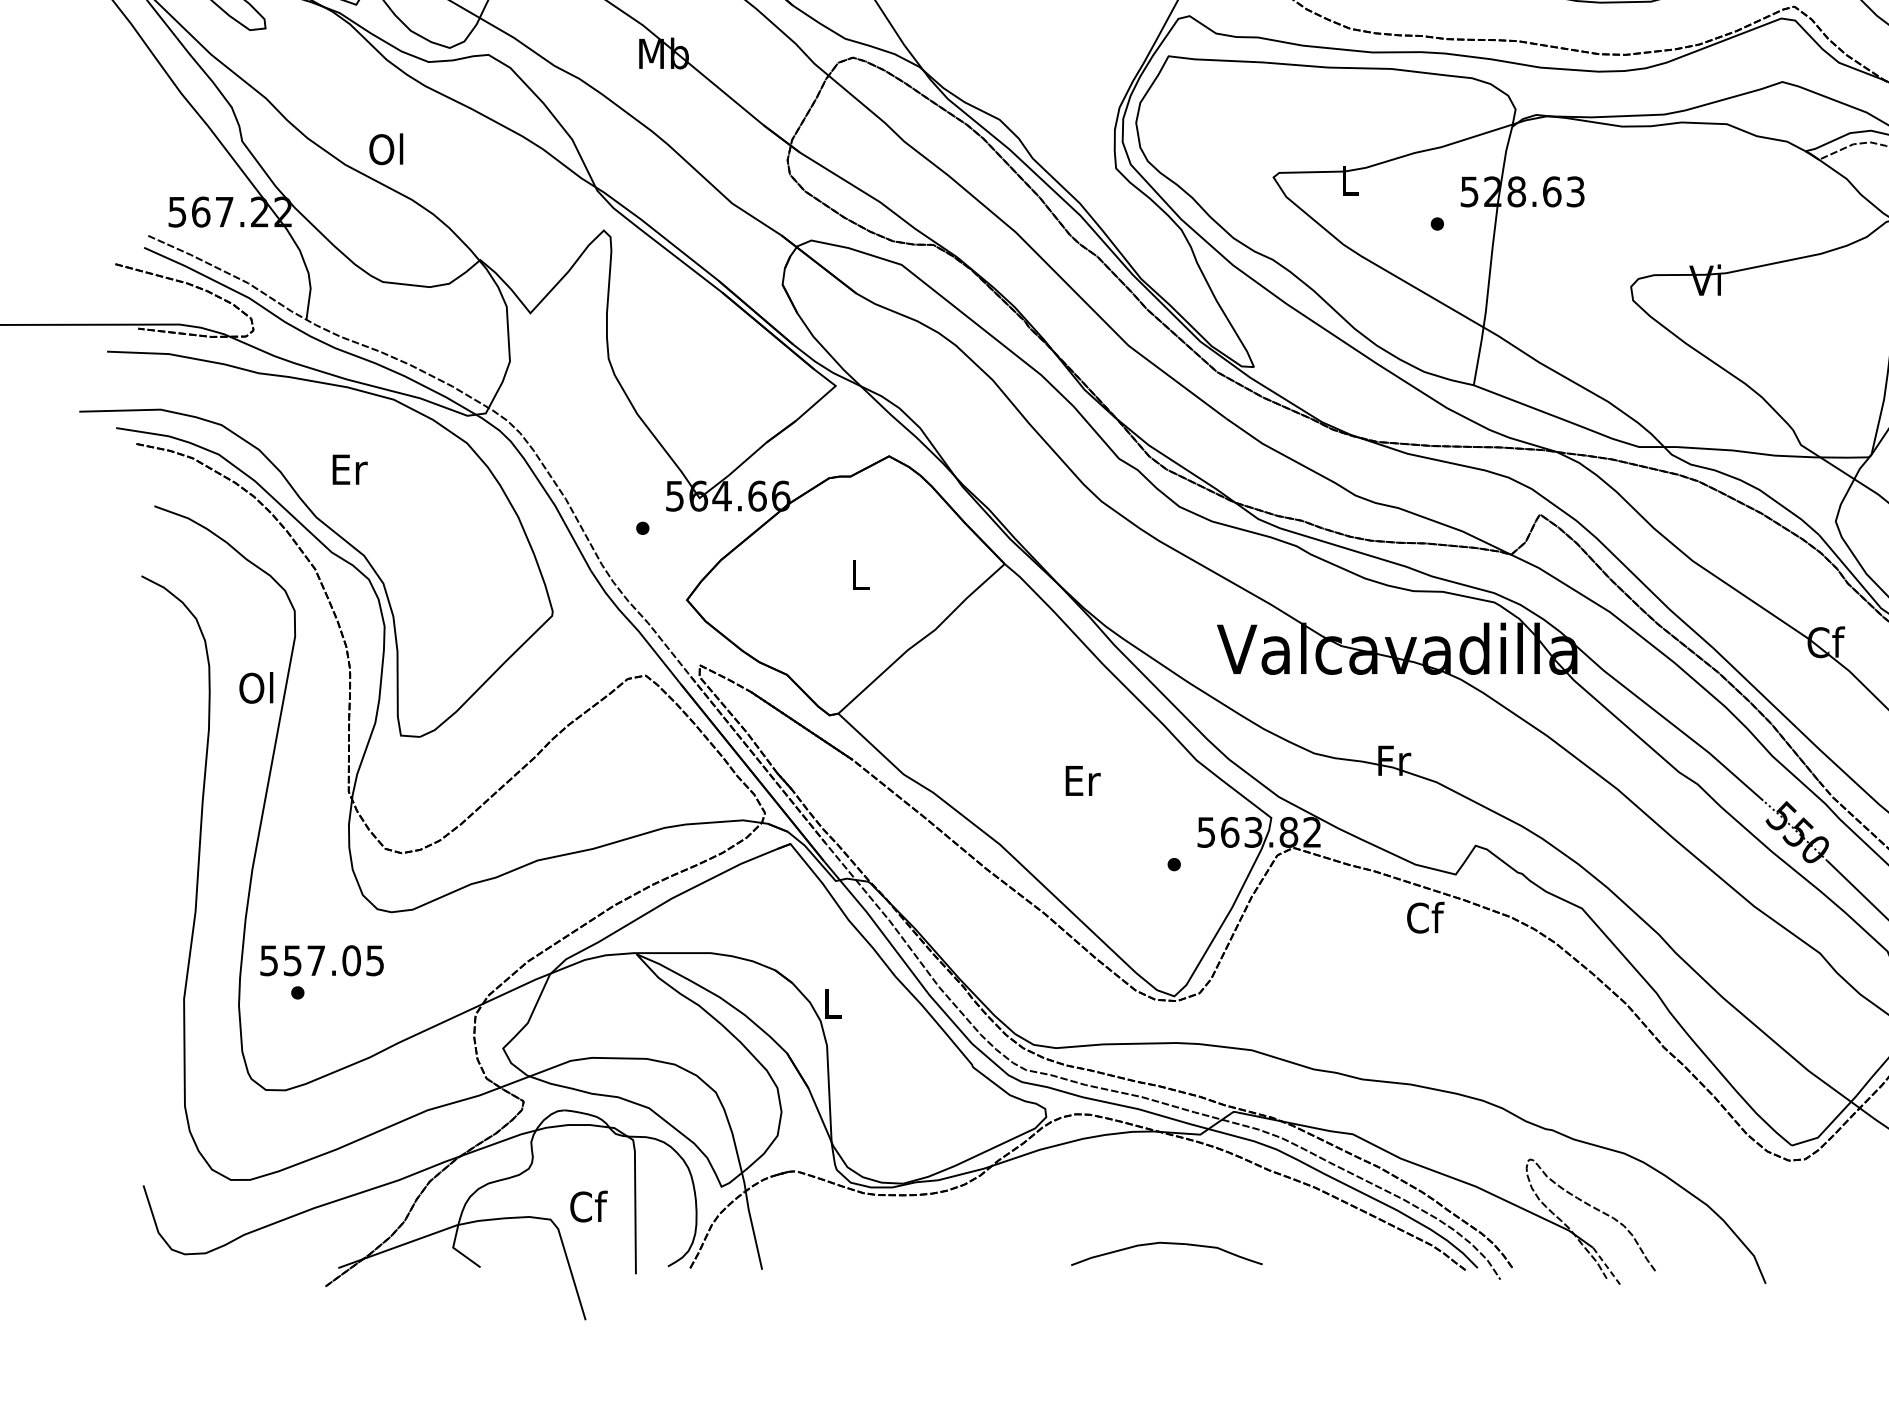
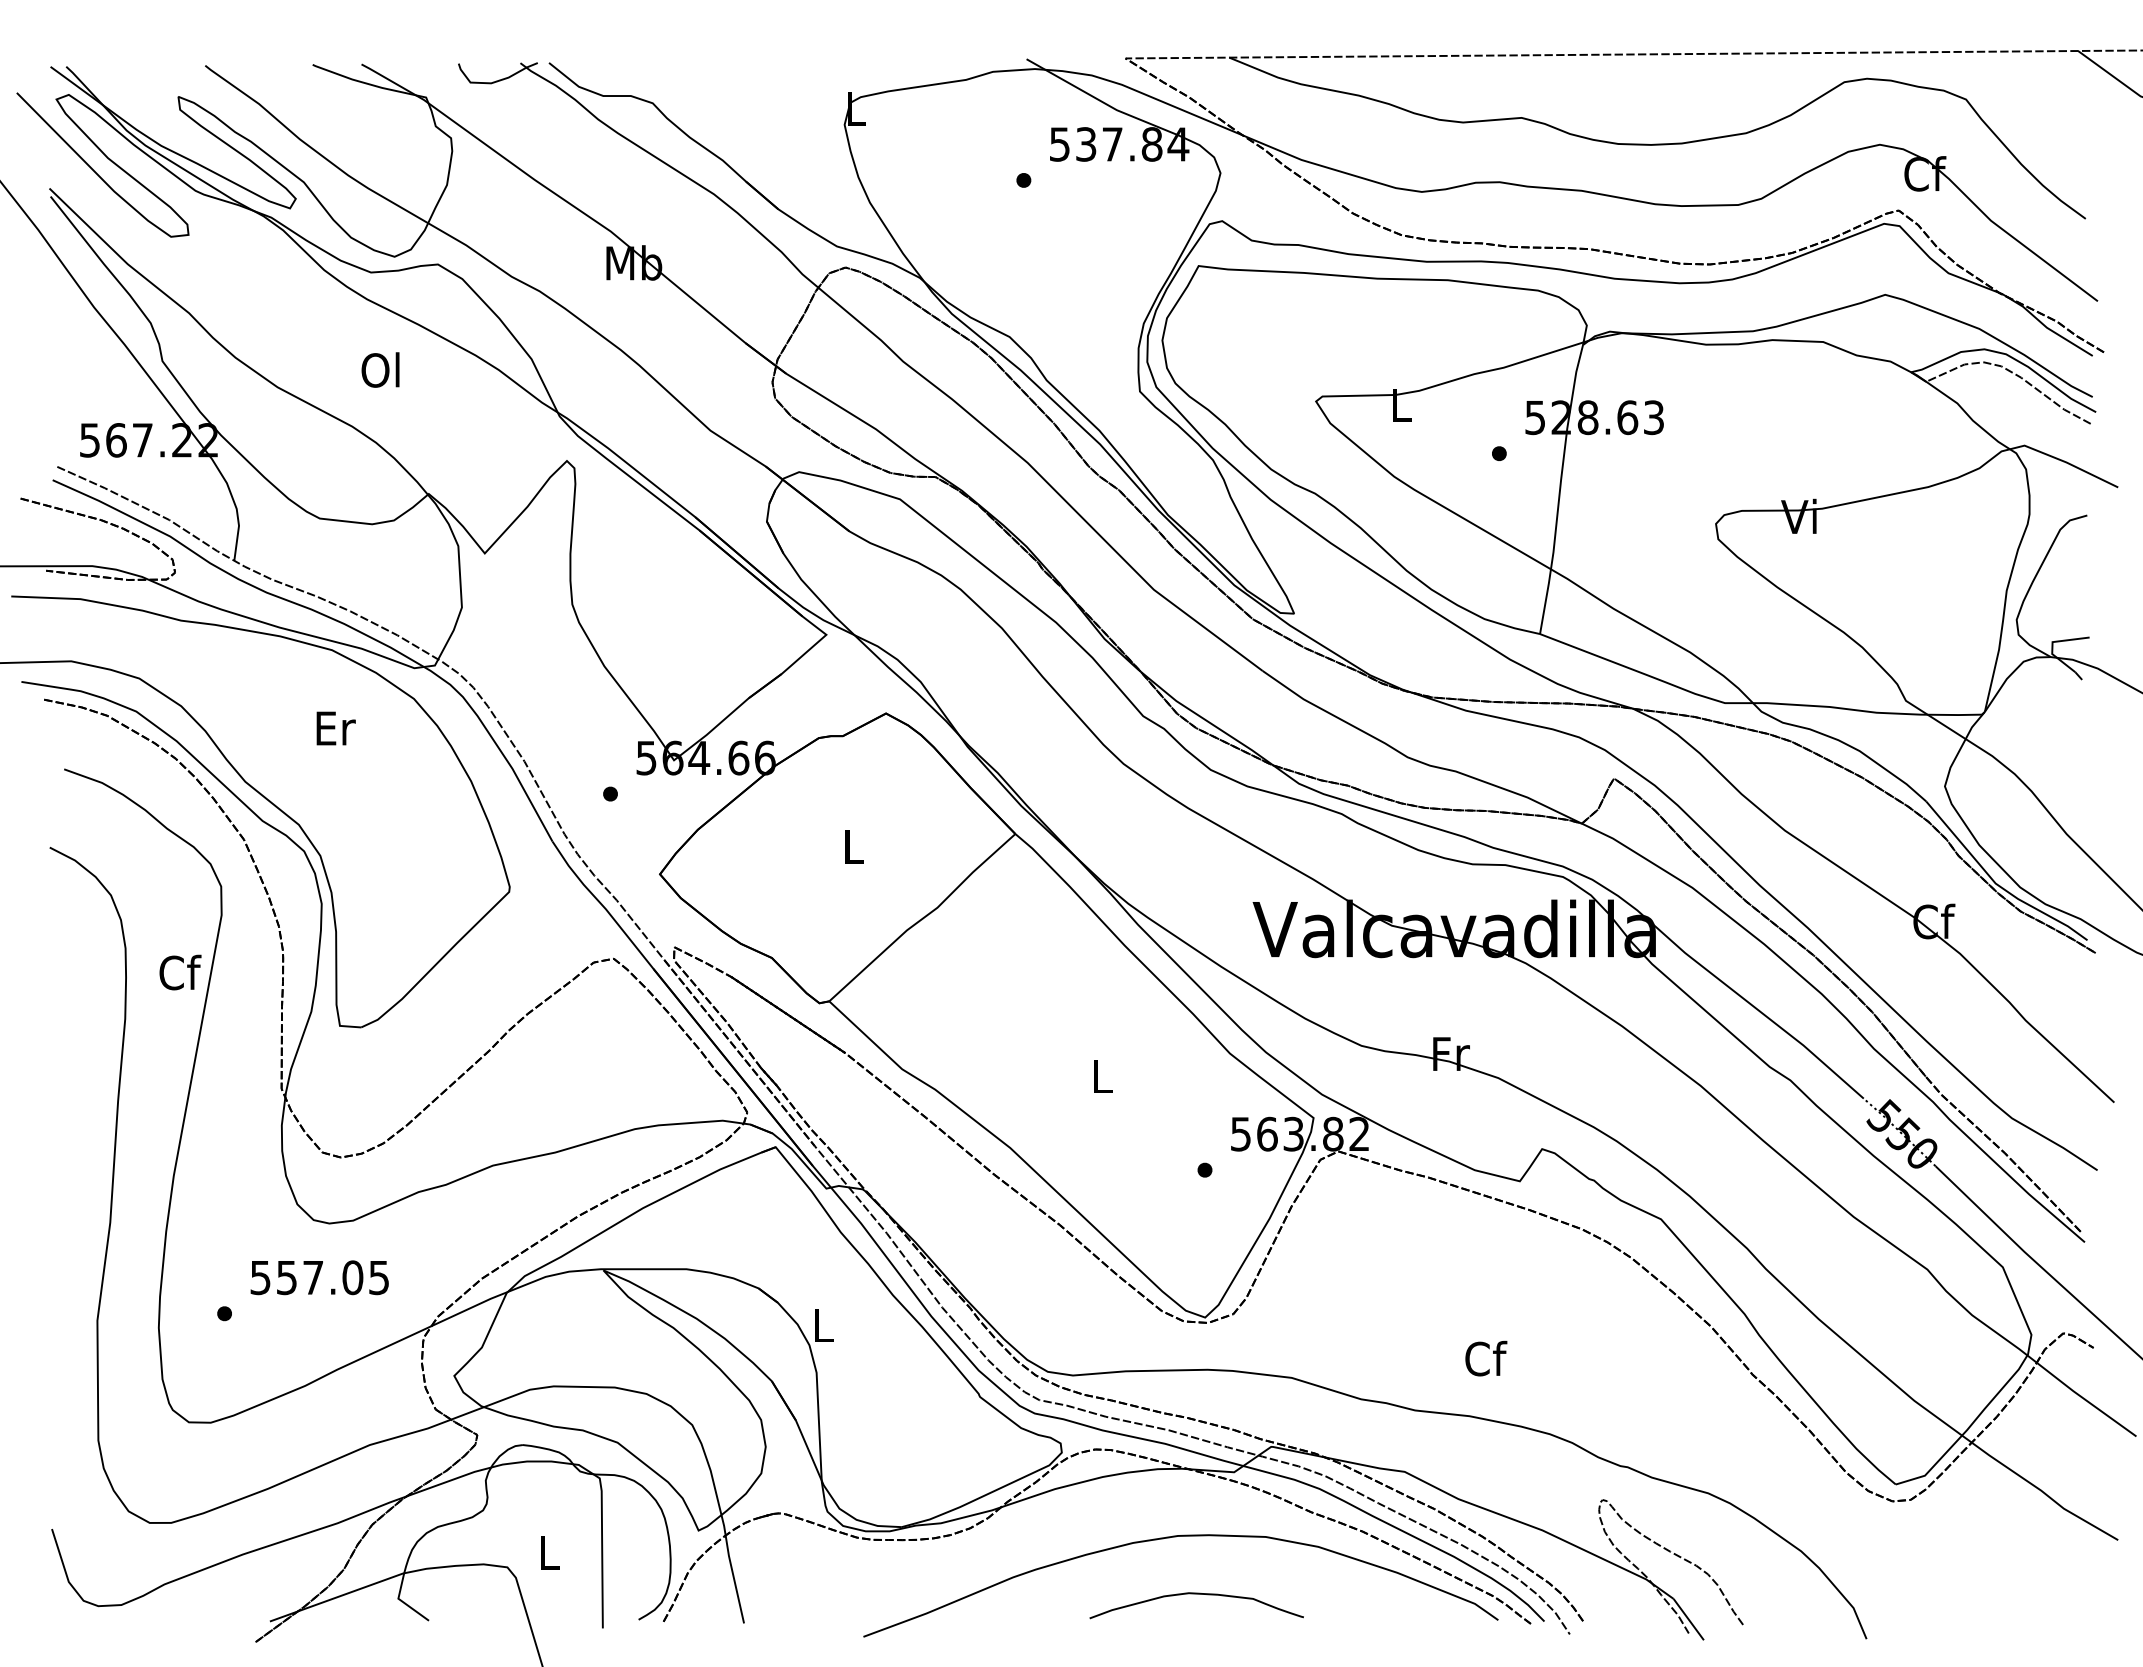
text: (386, 148) -> (380, 369), moved
text: (349, 469) -> (335, 728), moved
text: (258, 687) -> (180, 972), Ol -> Cf
text: (1082, 780) -> (1102, 1076), Er -> L
text: (1425, 917) -> (1486, 1358), moved
text: (321, 960) -> (319, 1277), moved
curve: (1148, 1192) -> (1176, 1537), added
text: (589, 1206) -> (550, 1552), Cf -> L
line: (1606, 1266) -> (1688, 1619), dashed -> solid

